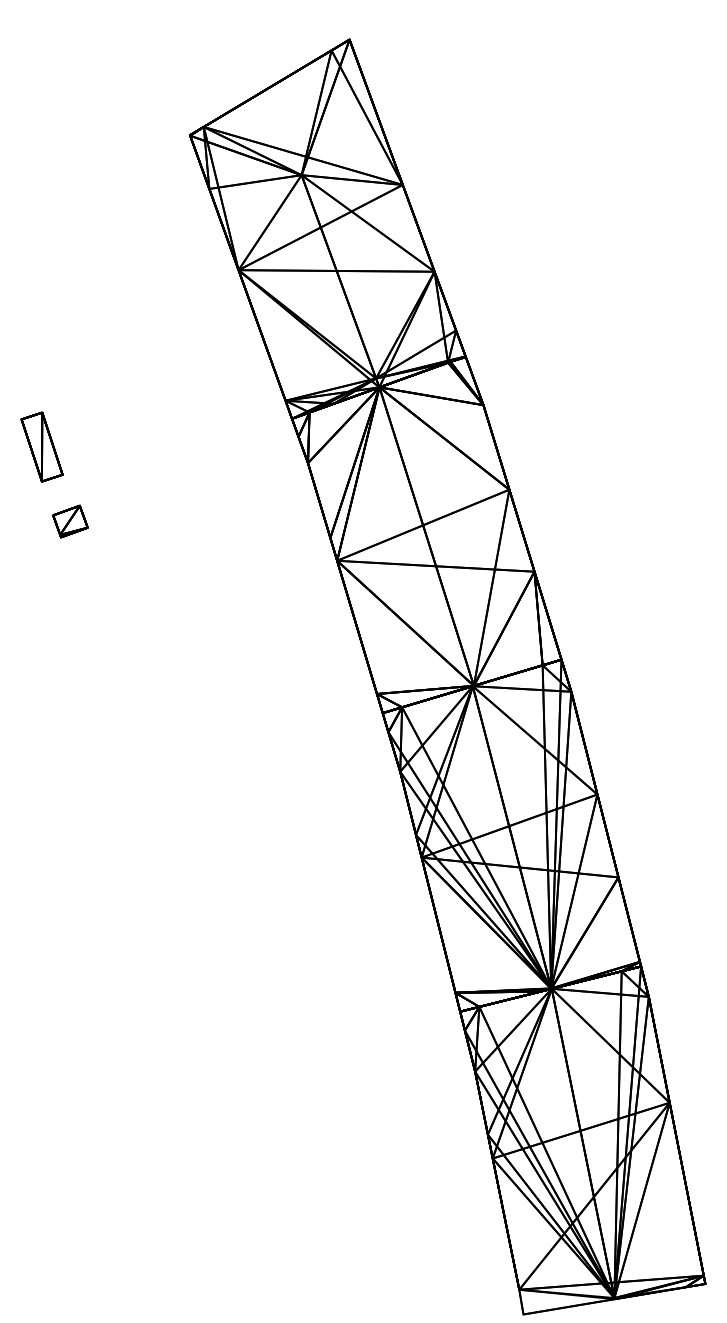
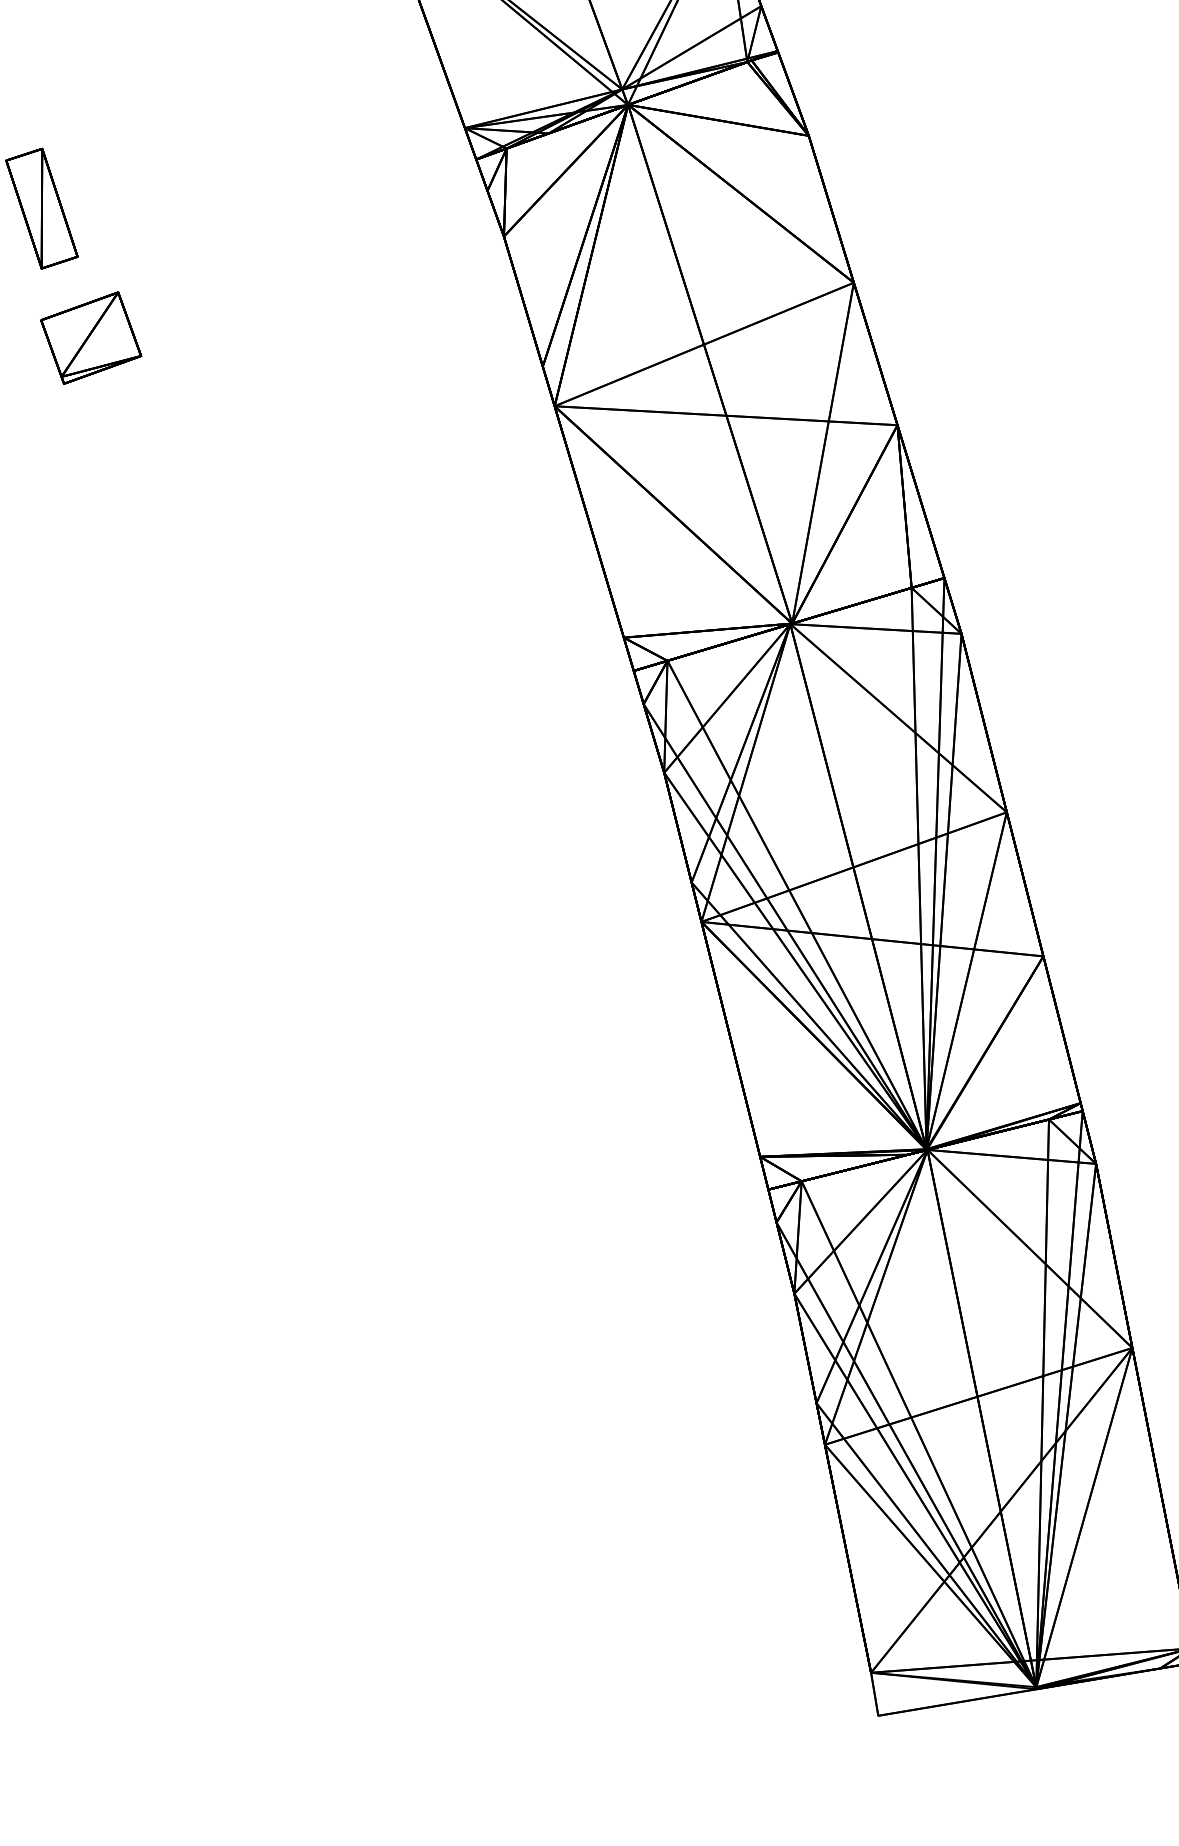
part: (70, 521) -> (91, 337), size x1.67

